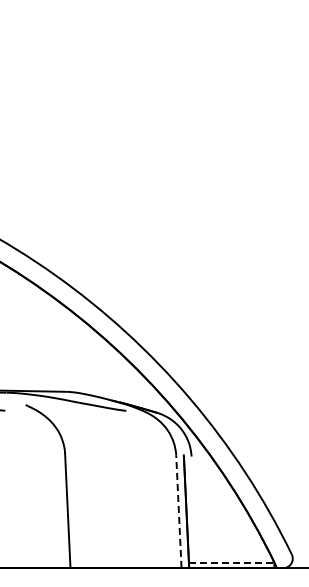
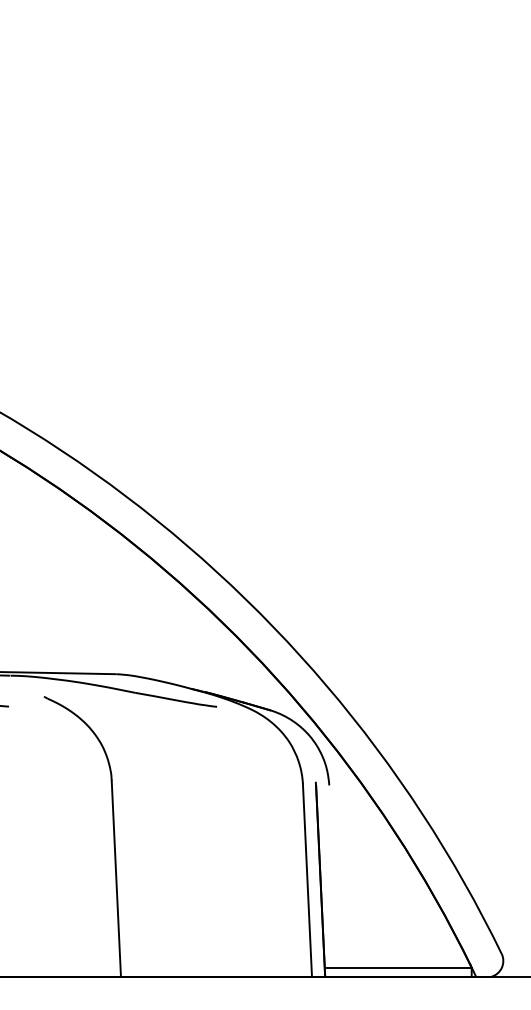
line: (178, 511) -> (306, 879), dashed -> solid
line: (231, 562) -> (397, 967), dashed -> solid

